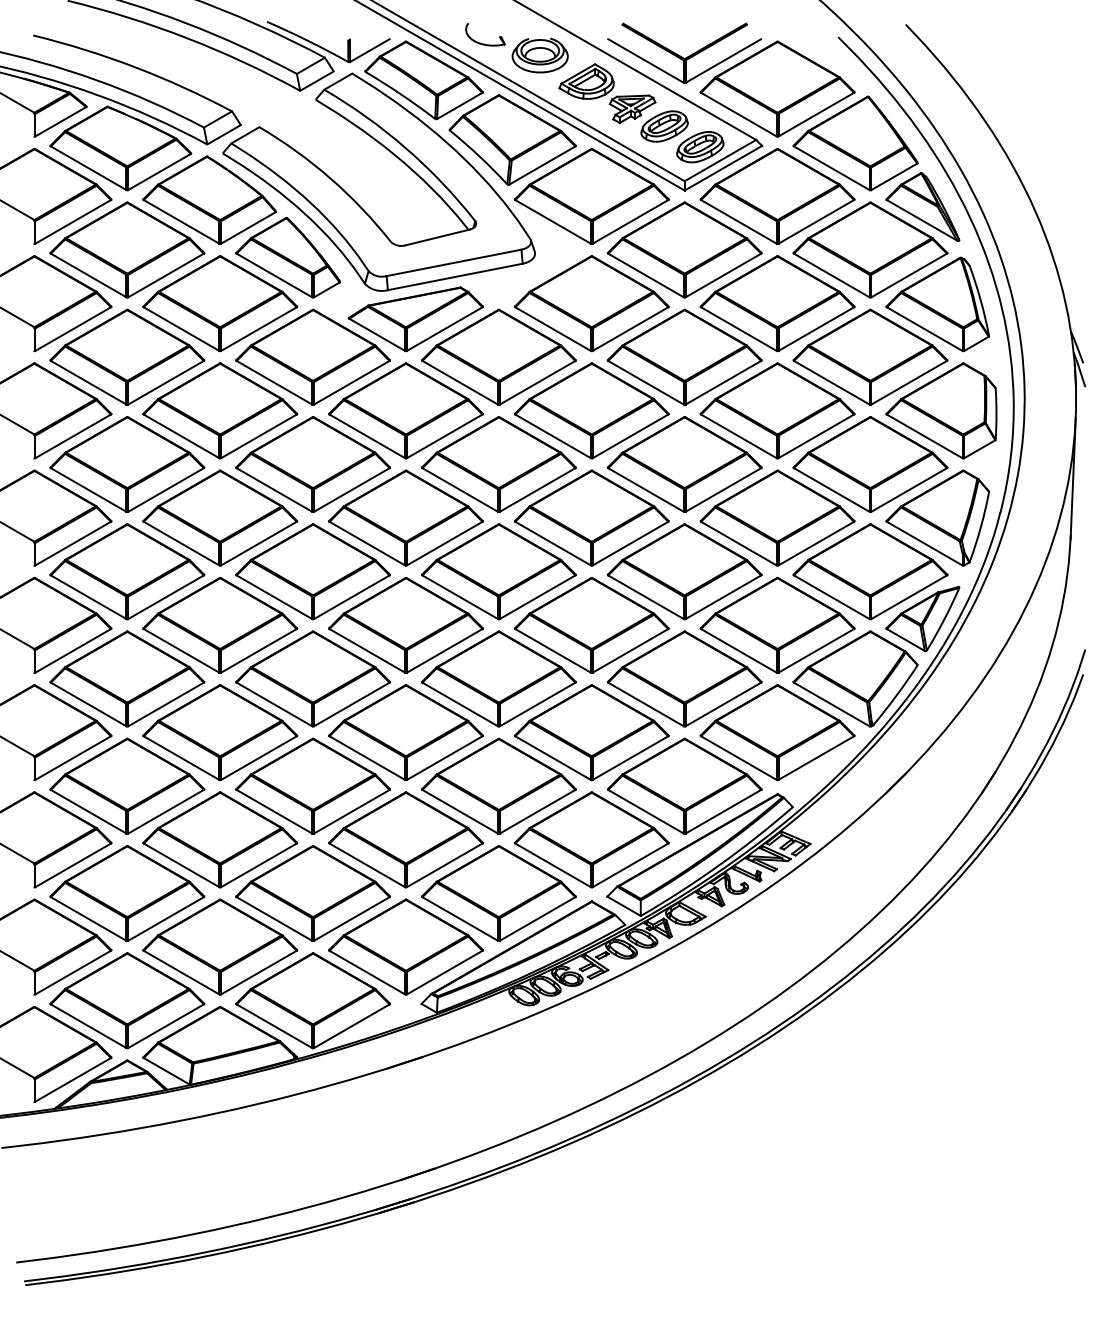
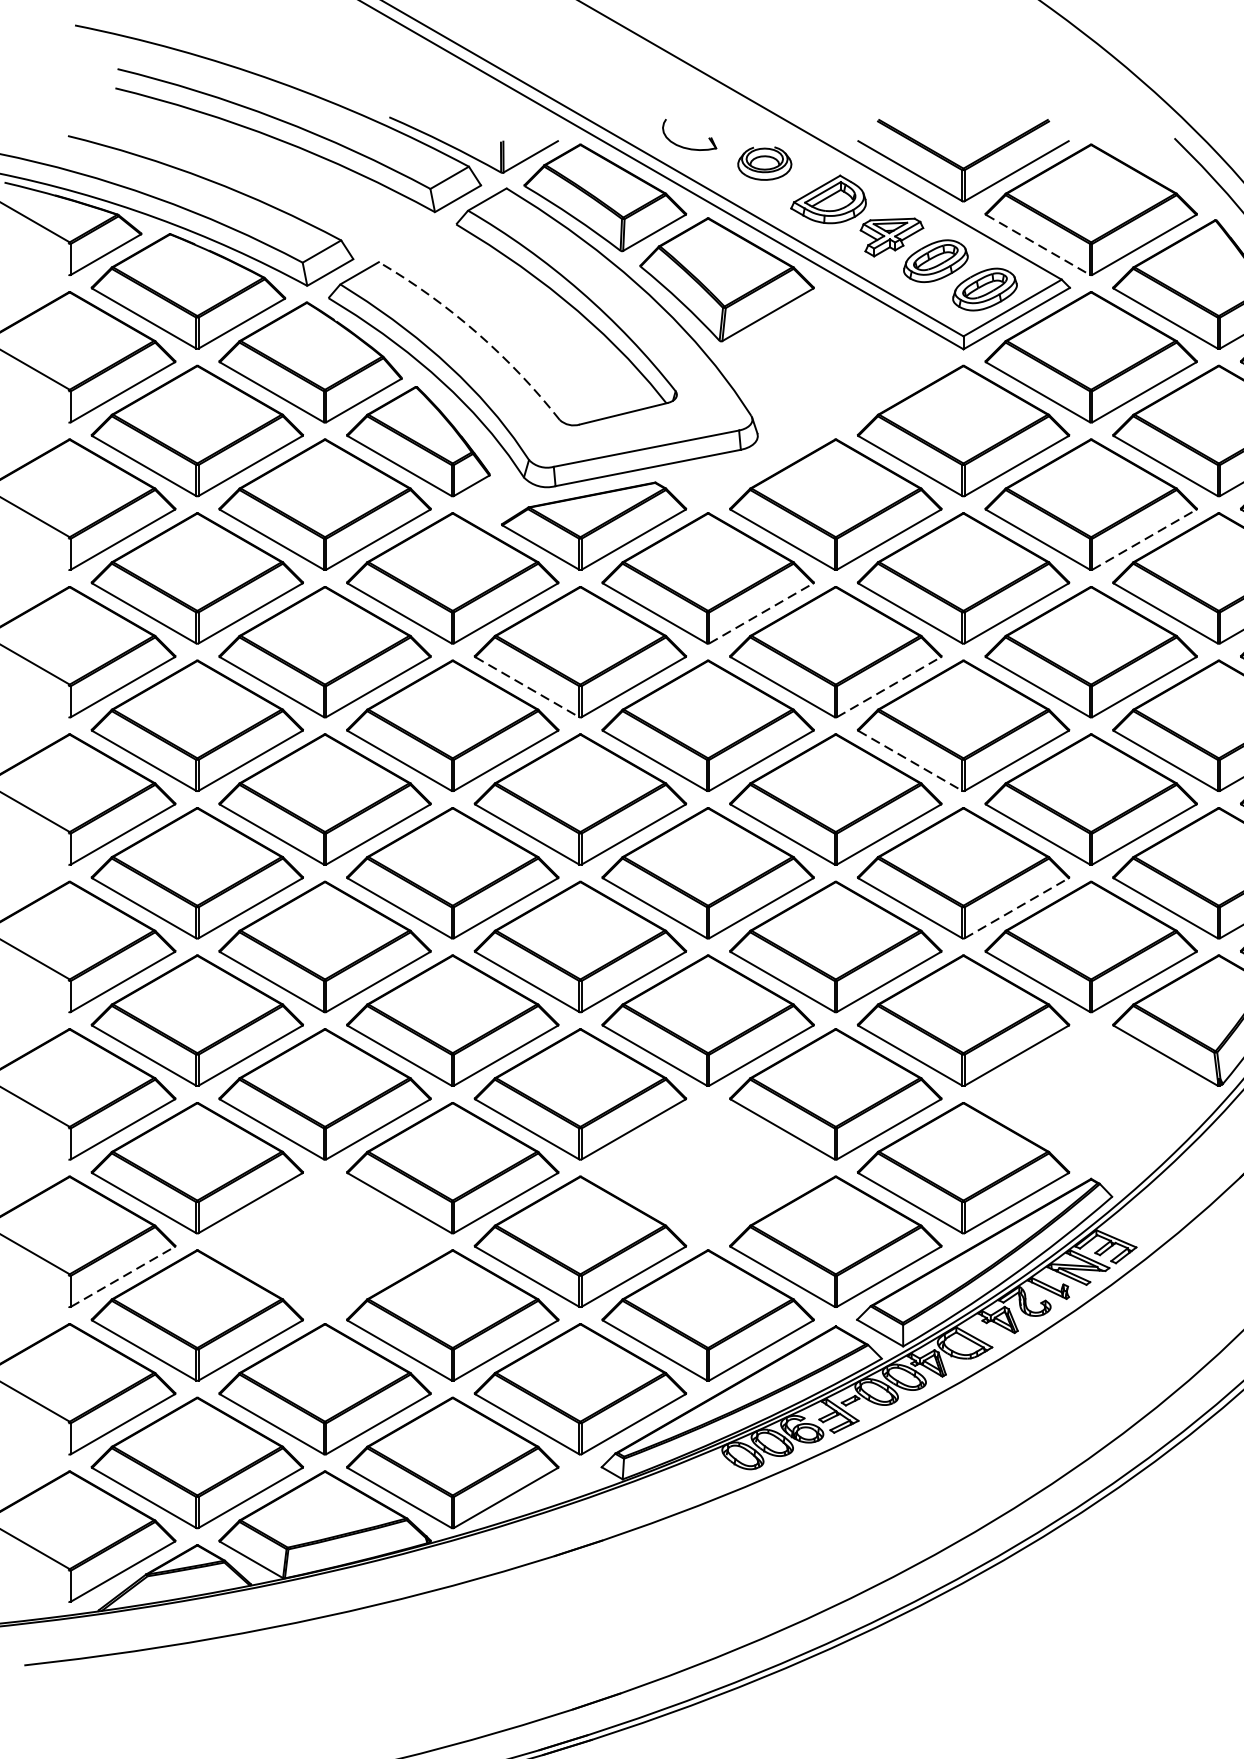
part: (539, 55) -> (763, 163), size x0.7
line: (738, 114) -> (1037, 244), solid -> dashed
arc: (330, 178) -> (476, 332), solid -> dashed
part: (591, 196) -> (835, 357), removed
line: (816, 329) -> (1144, 540), solid -> dashed
line: (537, 382) -> (761, 613), solid -> dashed
line: (367, 436) -> (527, 687), solid -> dashed
line: (630, 436) -> (889, 687), solid -> dashed
line: (646, 490) -> (910, 761), solid -> dashed
line: (723, 597) -> (1016, 908), solid -> dashed
part: (777, 732) -> (1091, 1094), removed
part: (498, 785) -> (707, 1167), removed
part: (220, 839) -> (325, 1241), removed
line: (73, 865) -> (123, 1277), solid -> dashed

